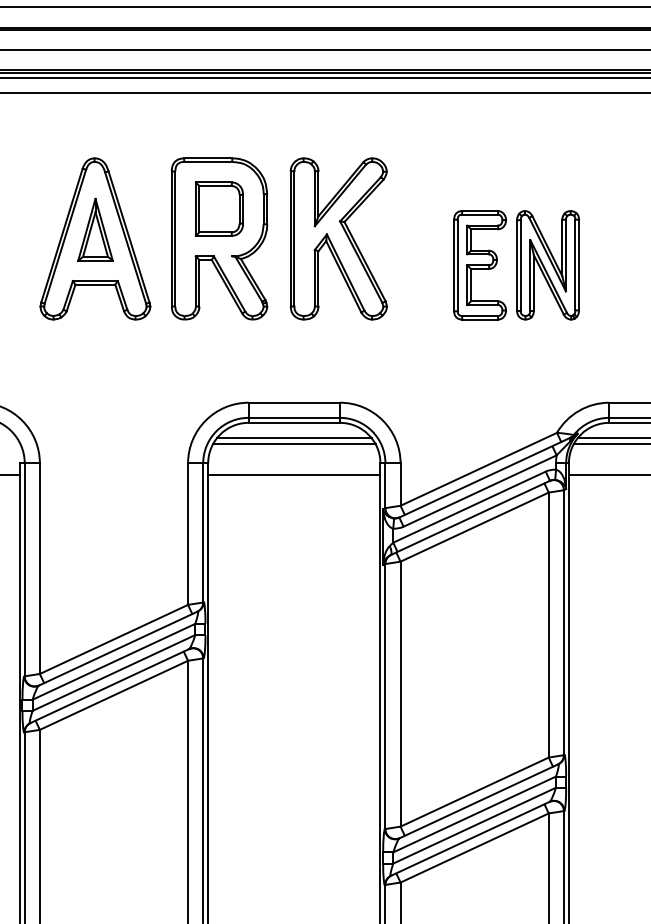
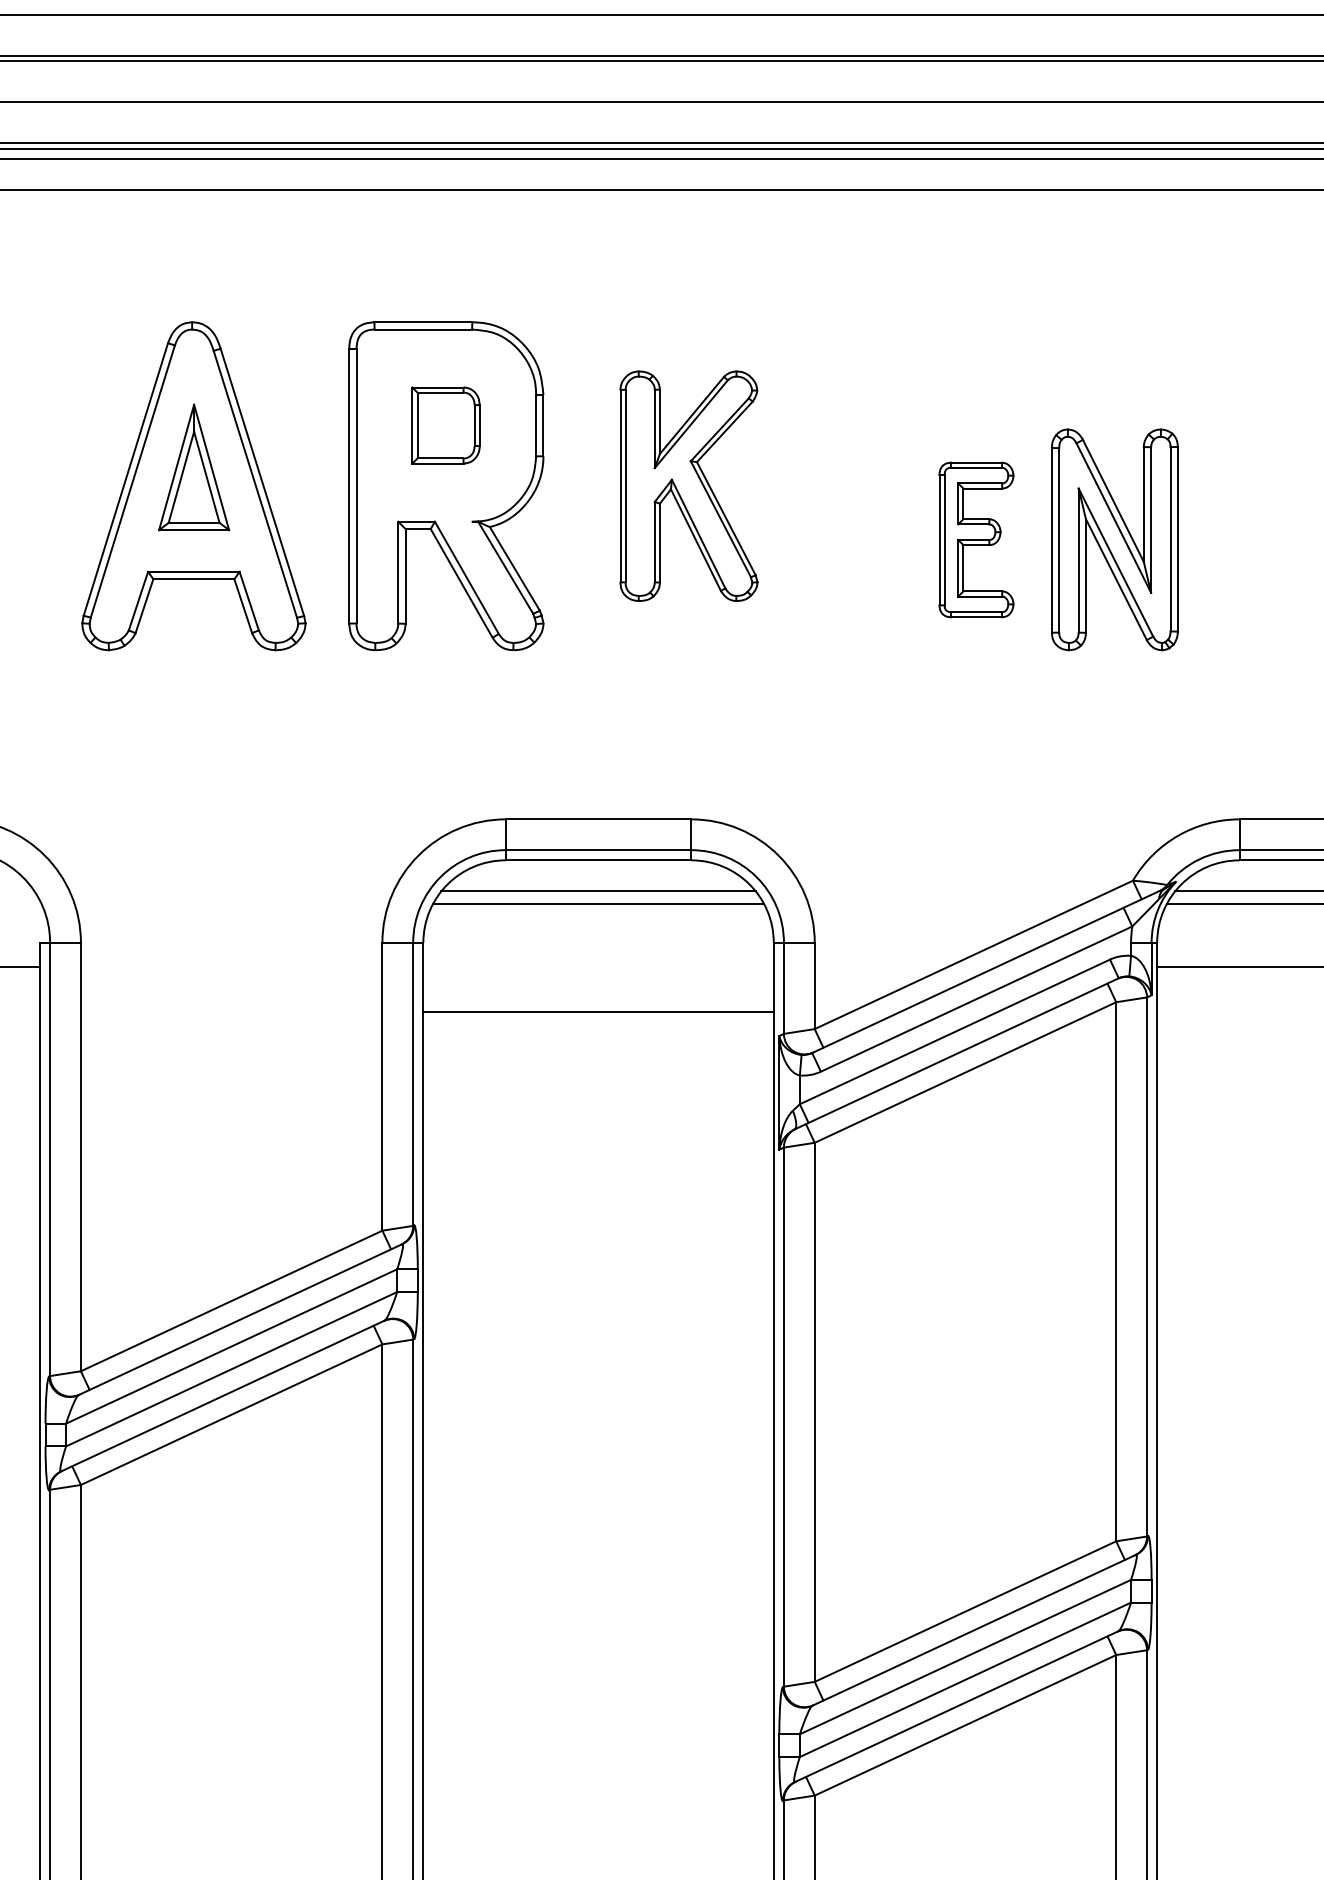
part: (218, 208) -> (444, 424), size x0.7
part: (338, 238) -> (688, 485), size x0.7
part: (479, 265) -> (975, 540), size x0.7
line: (294, 475) -> (598, 1012), moved

